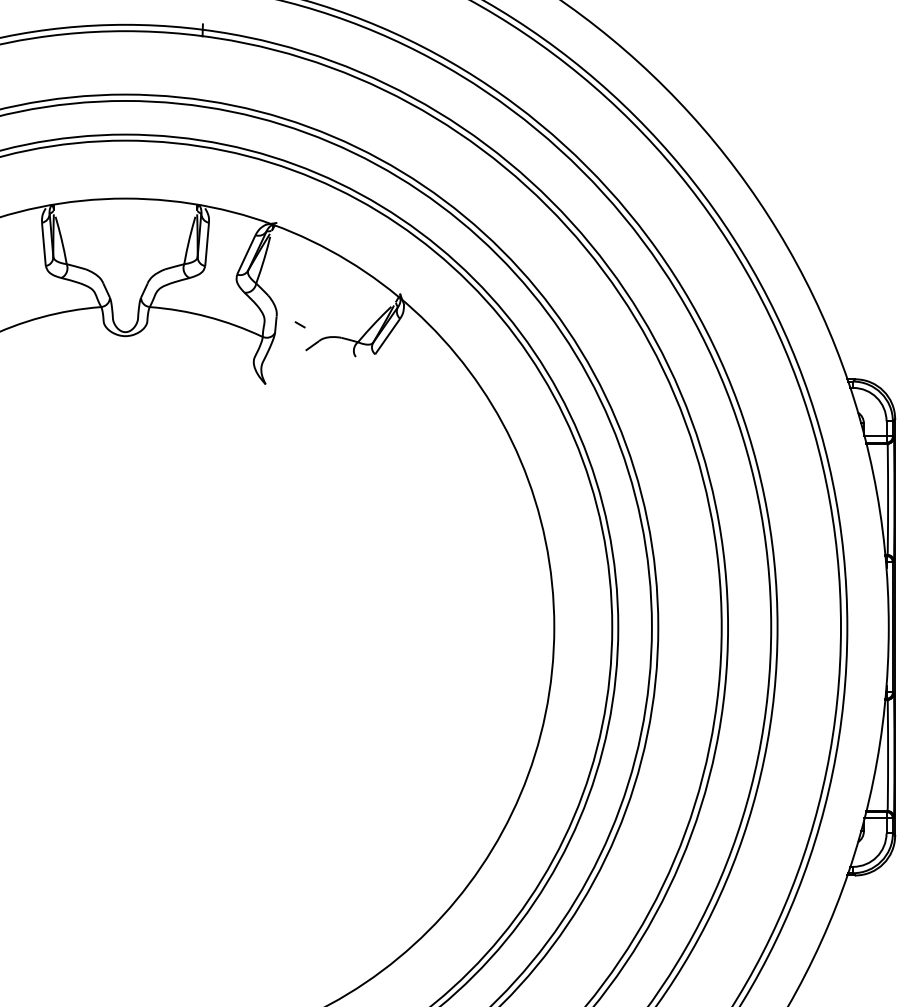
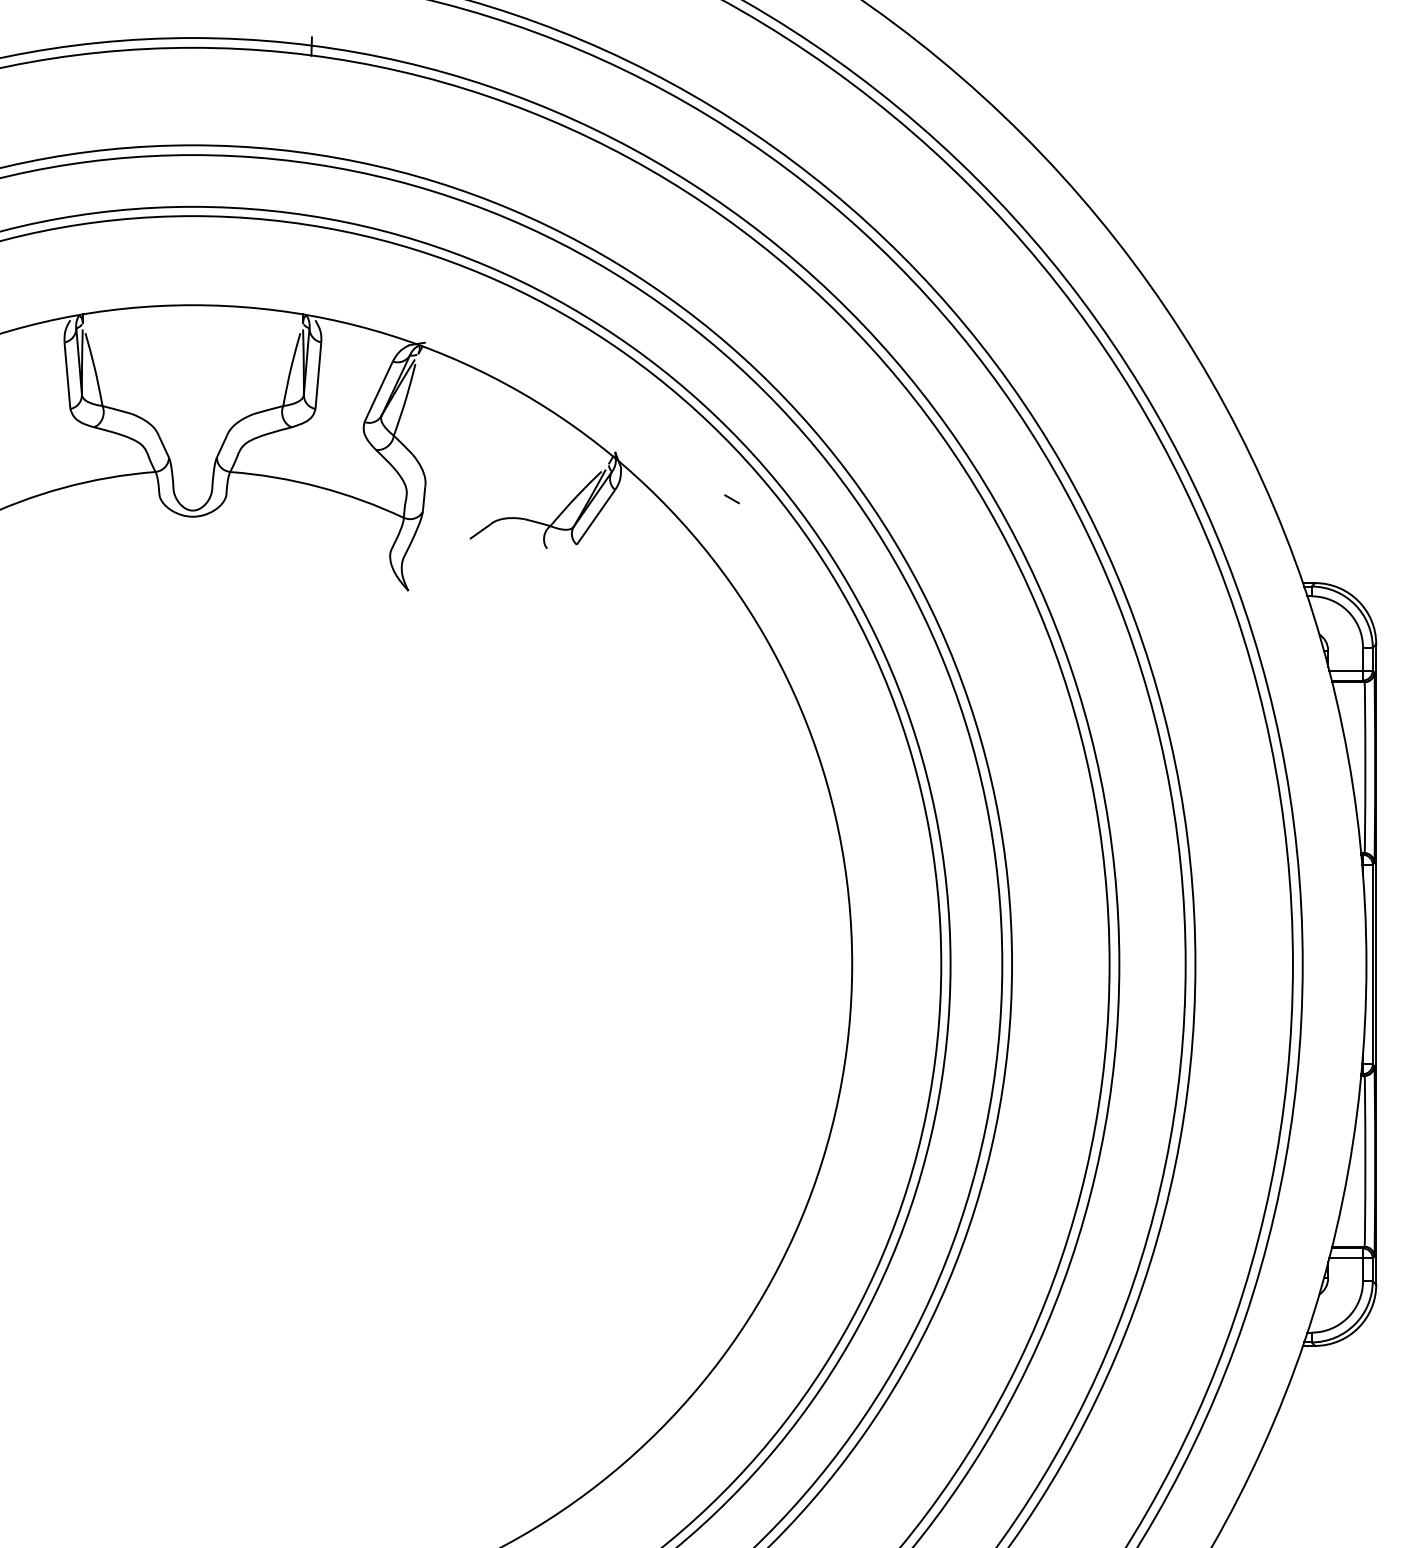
line: (299, 324) -> (731, 498), moved

